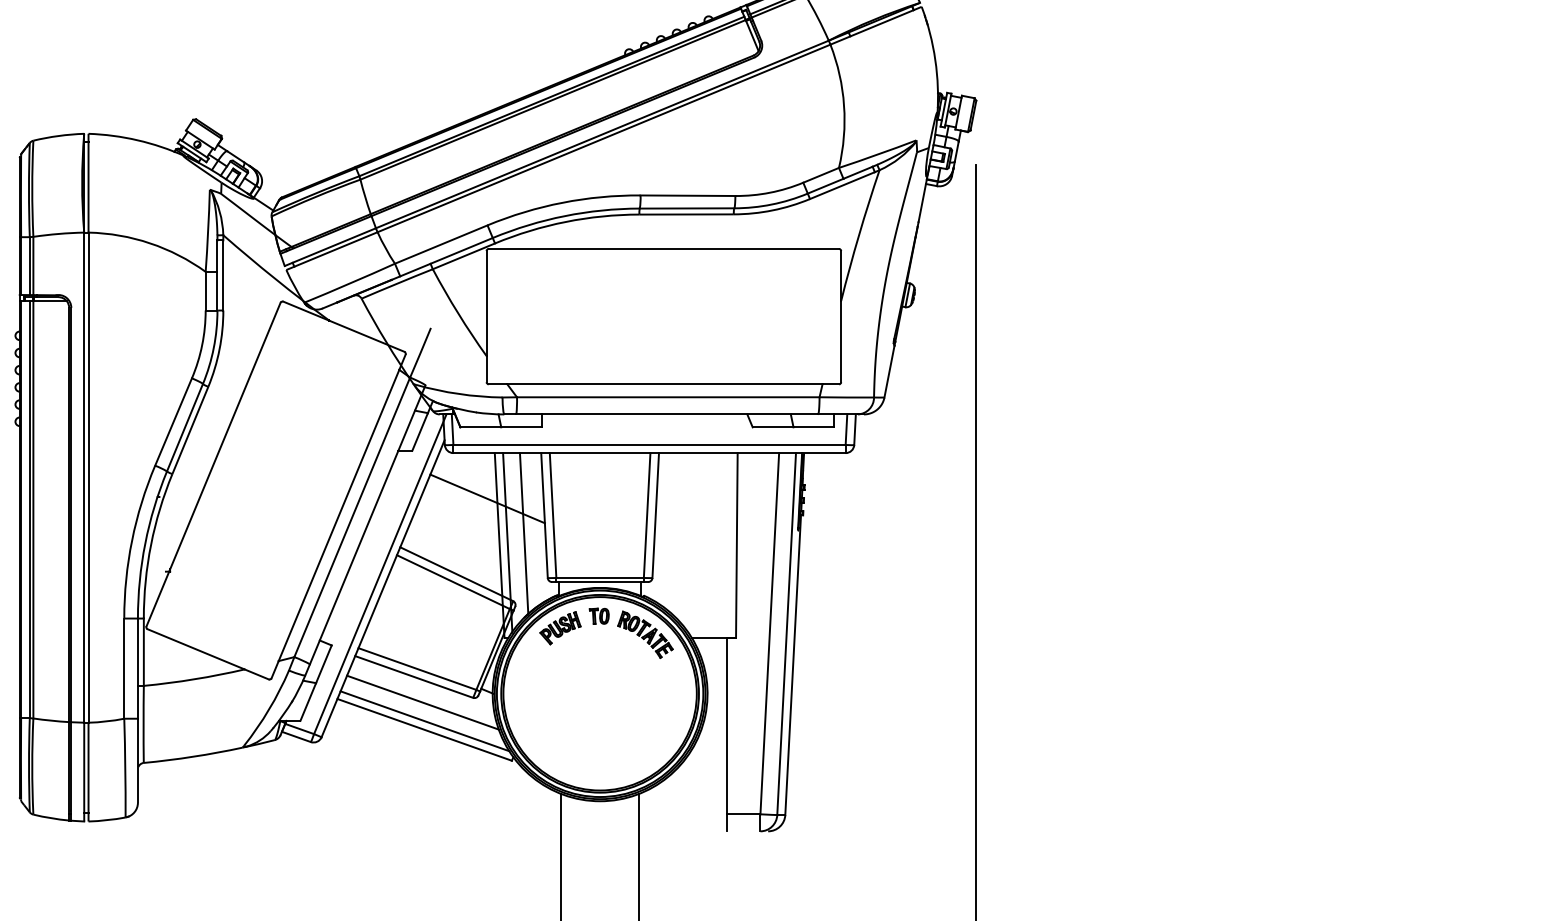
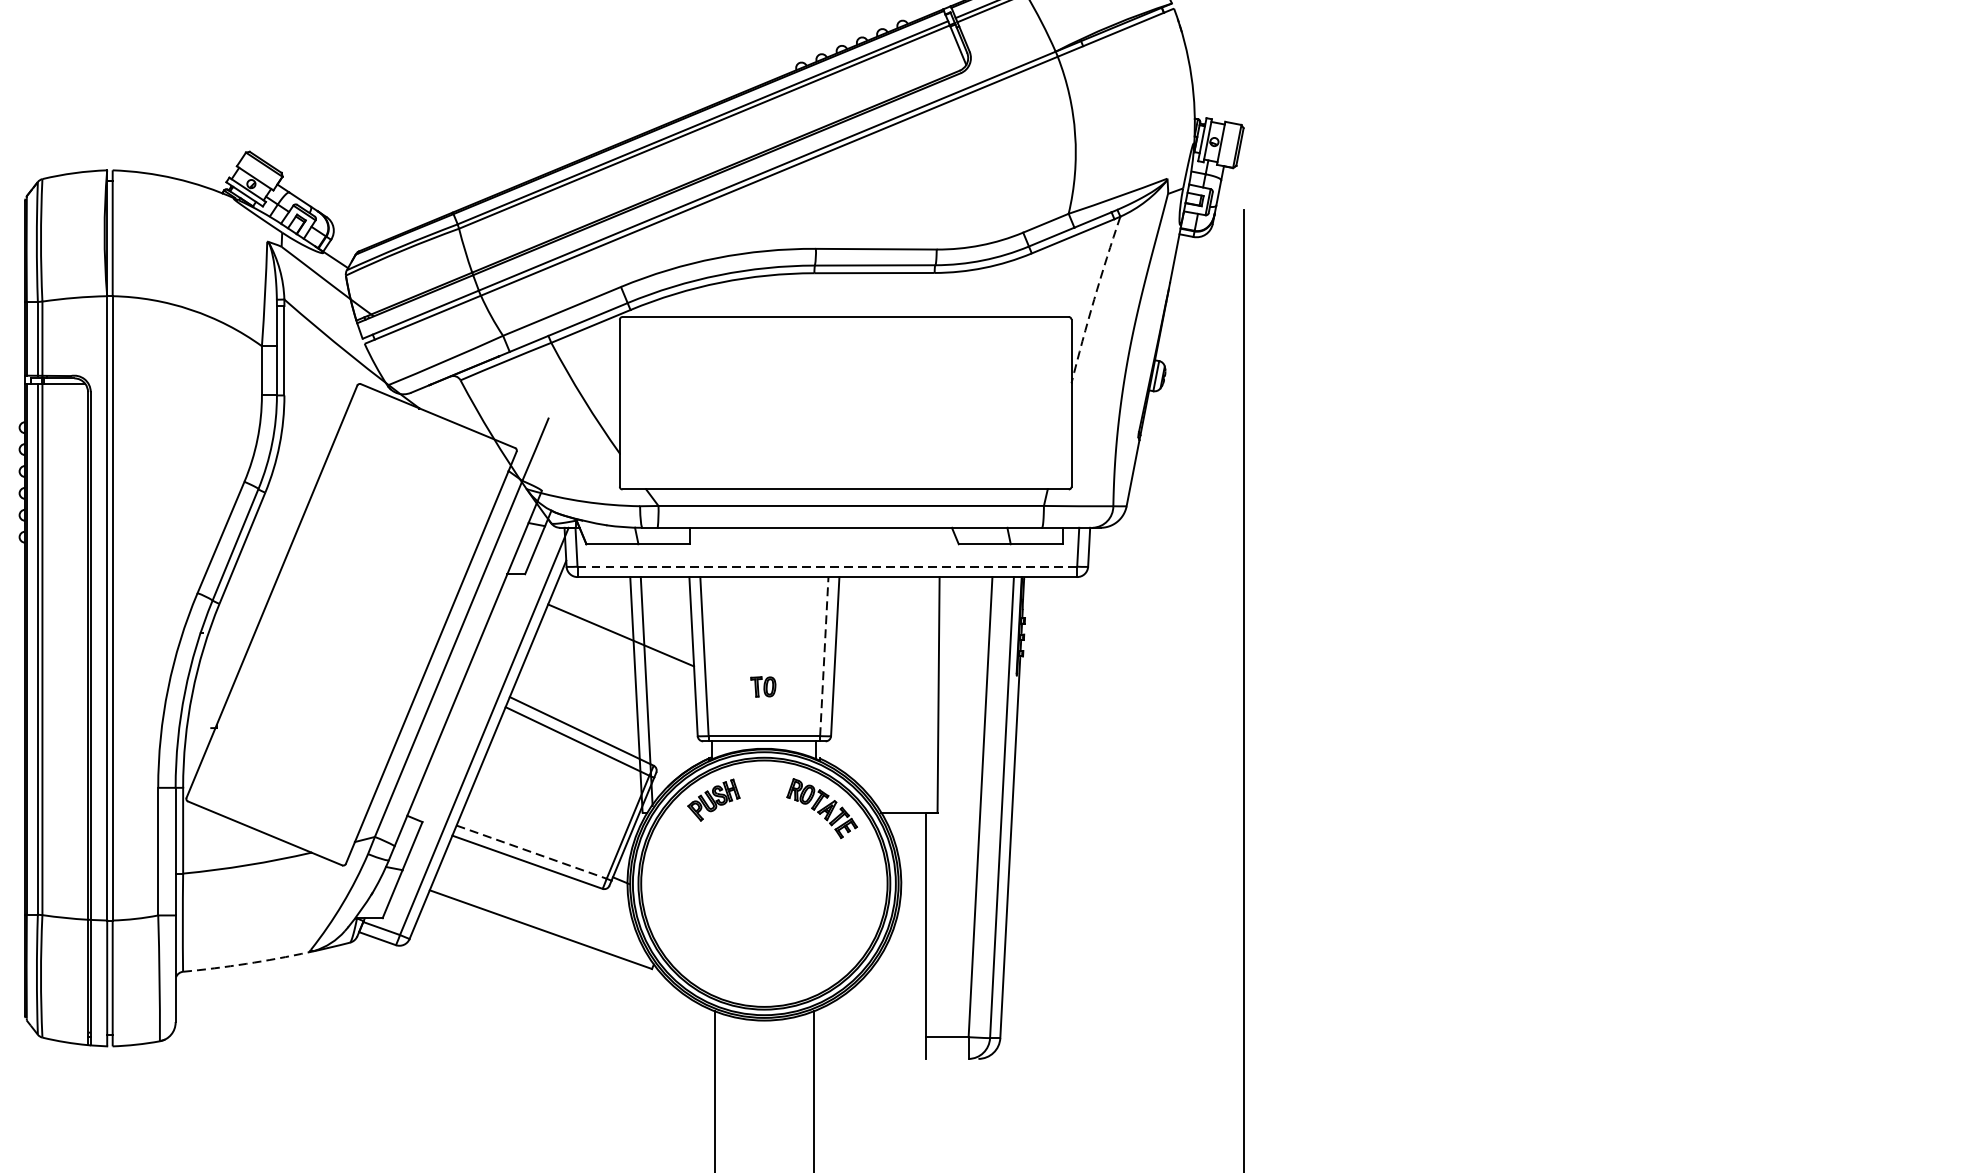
arc: (859, 235) -> (1094, 299), solid -> dashed
line: (650, 444) -> (828, 566), solid -> dashed
line: (647, 515) -> (824, 656), solid -> dashed
line: (523, 533) -> (666, 679), removed
part: (598, 615) -> (762, 685), moved
line: (417, 669) -> (531, 852), solid -> dashed
line: (423, 702) -> (539, 894), removed
line: (424, 721) -> (540, 918), removed
arc: (193, 756) -> (246, 963), solid -> dashed

